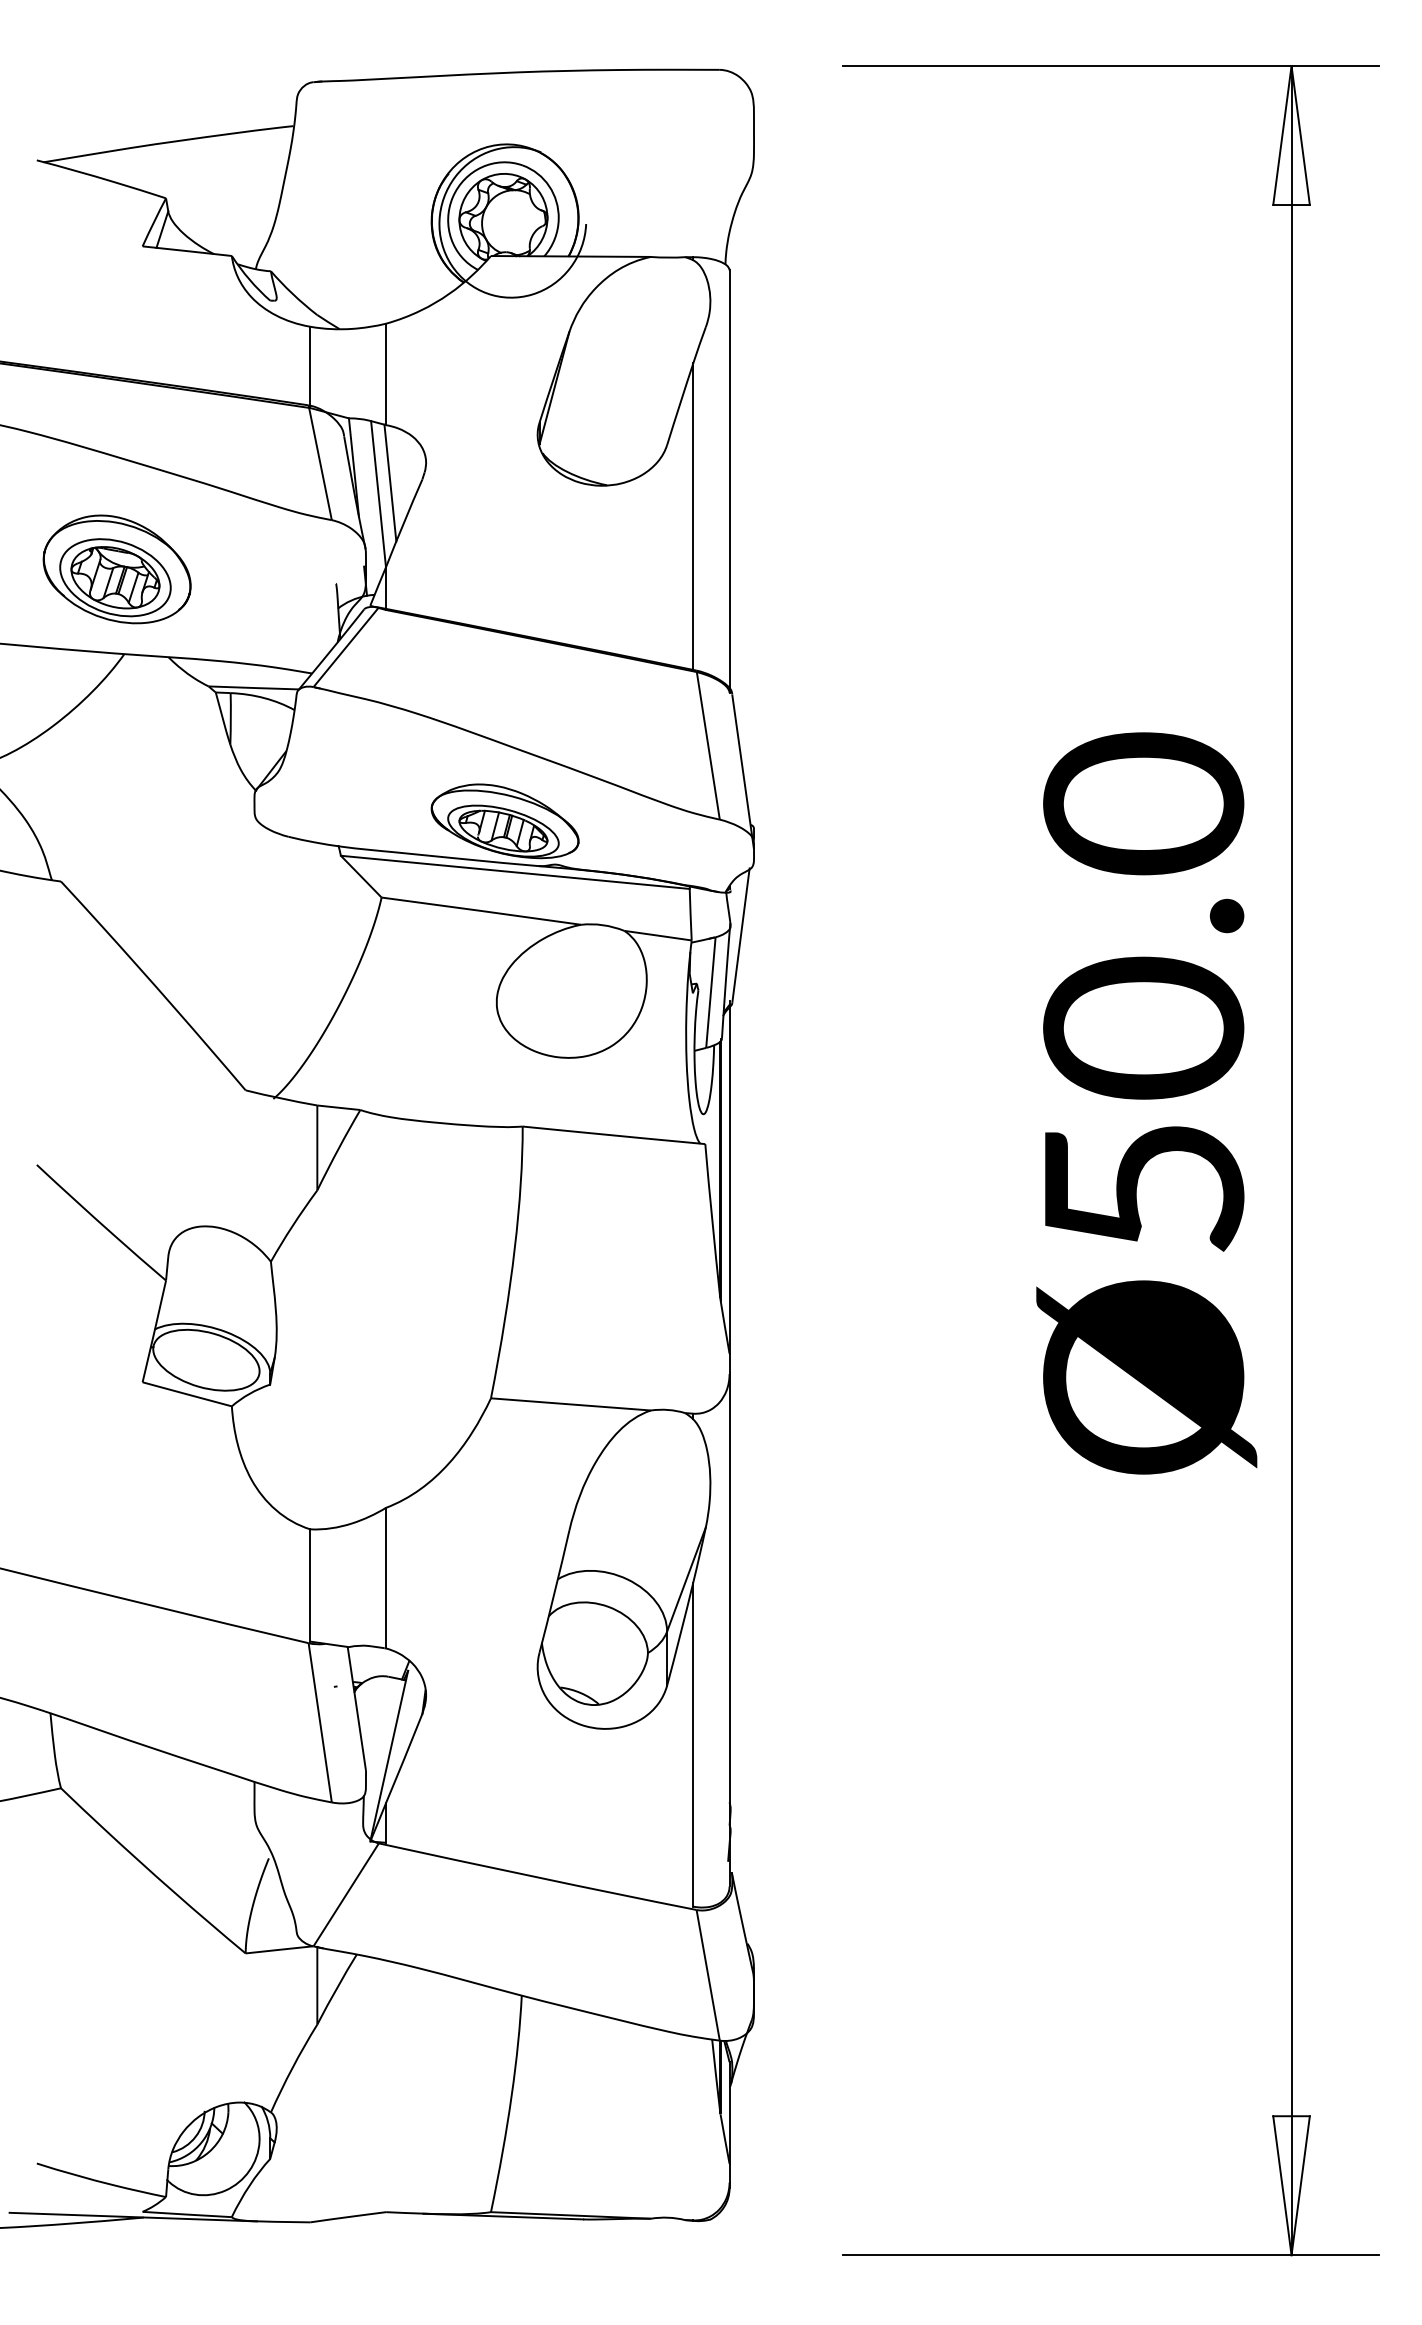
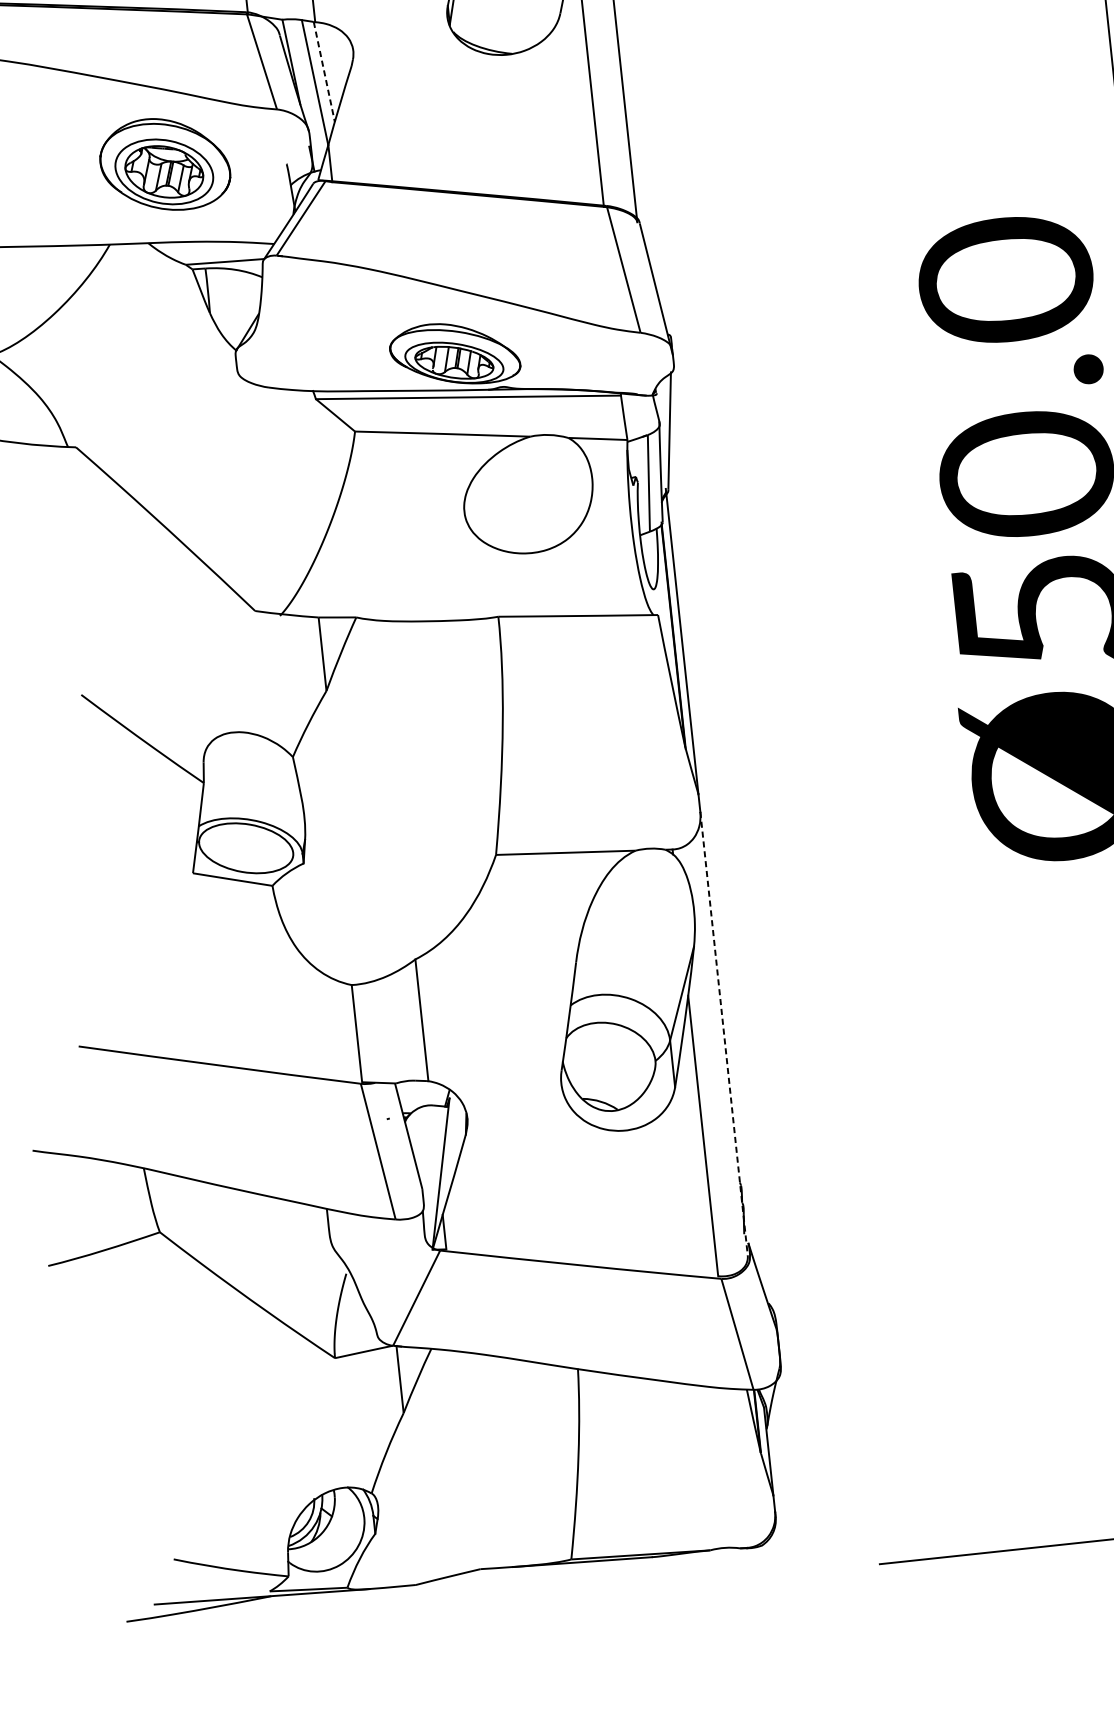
line: (390, 483) -> (324, 72), solid -> dashed
part: (116, 569) -> (164, 164), moved
line: (729, 1630) -> (724, 1033), solid -> dashed

